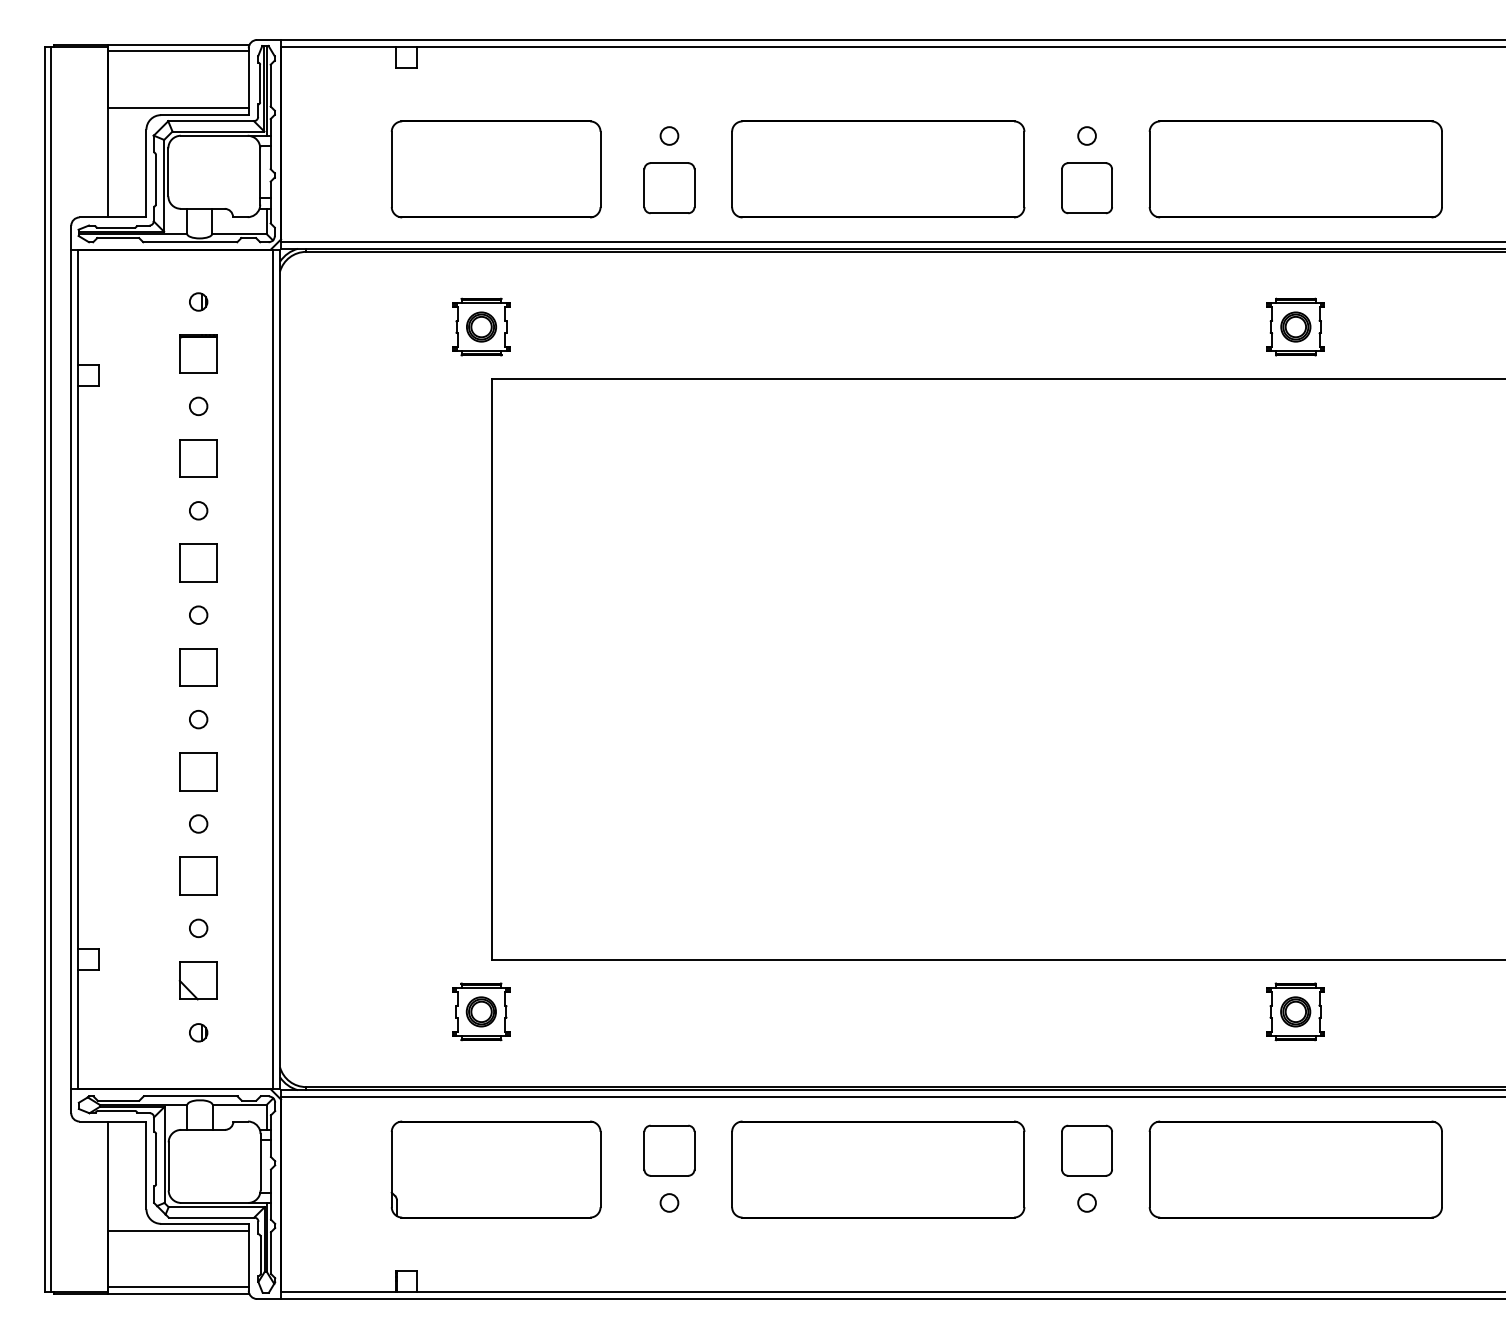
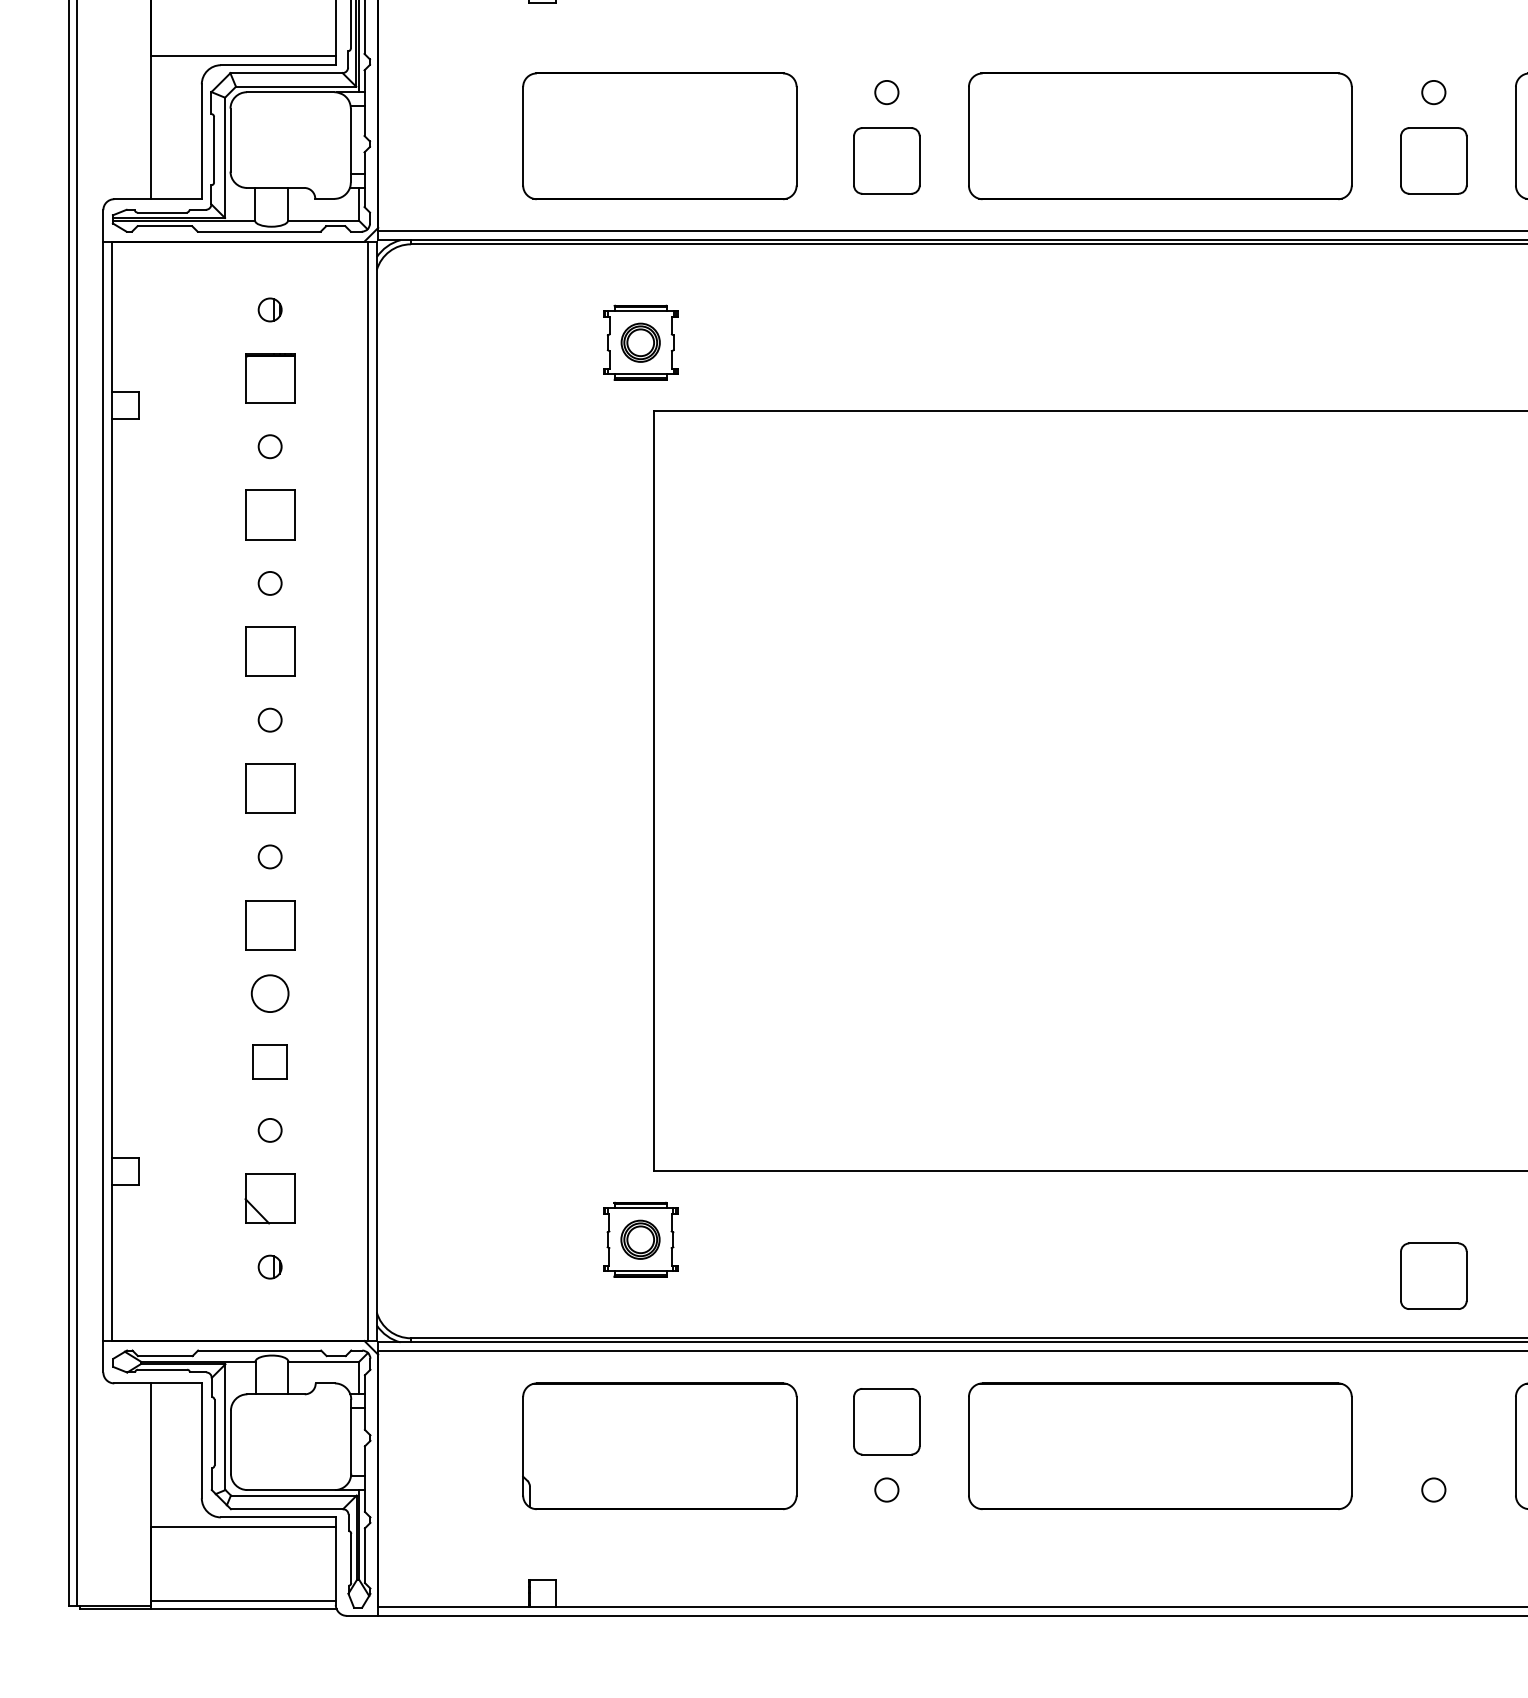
circle: (198, 823) -> (269, 993), size x1.6
part: (198, 875) -> (269, 1061), size x0.7
part: (1086, 1150) -> (1433, 1275), moved

